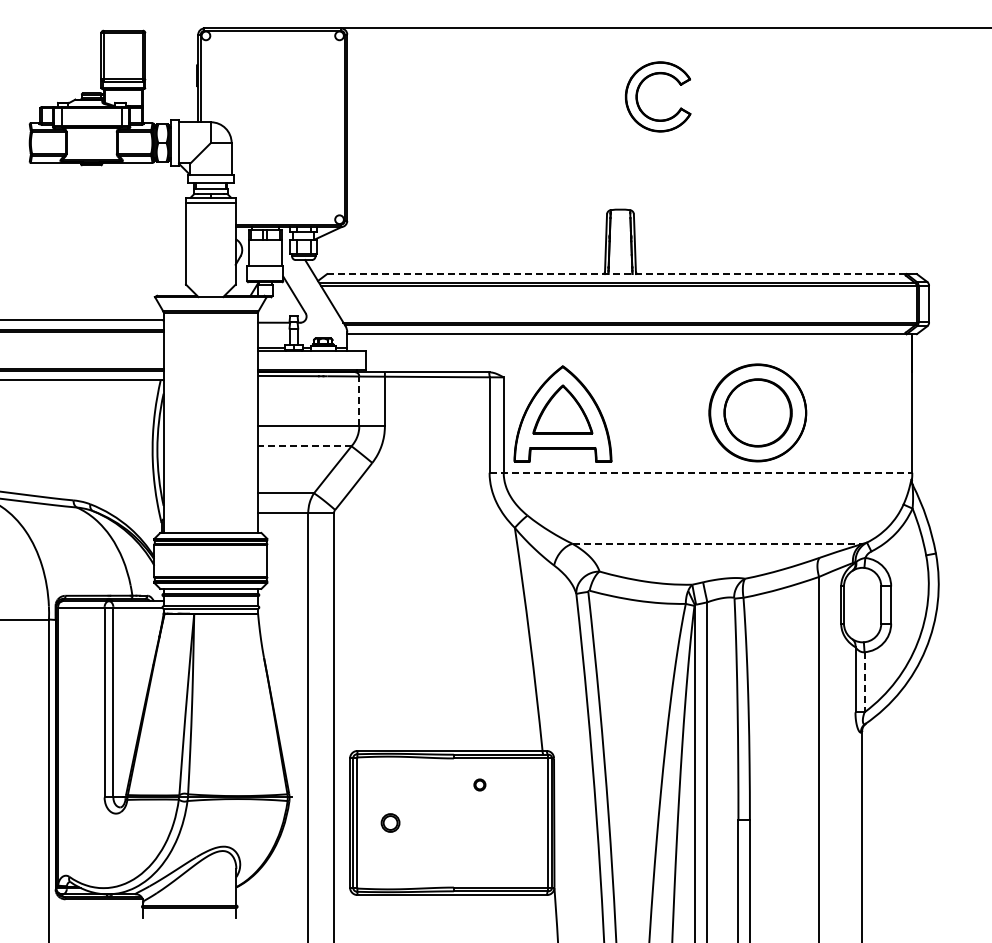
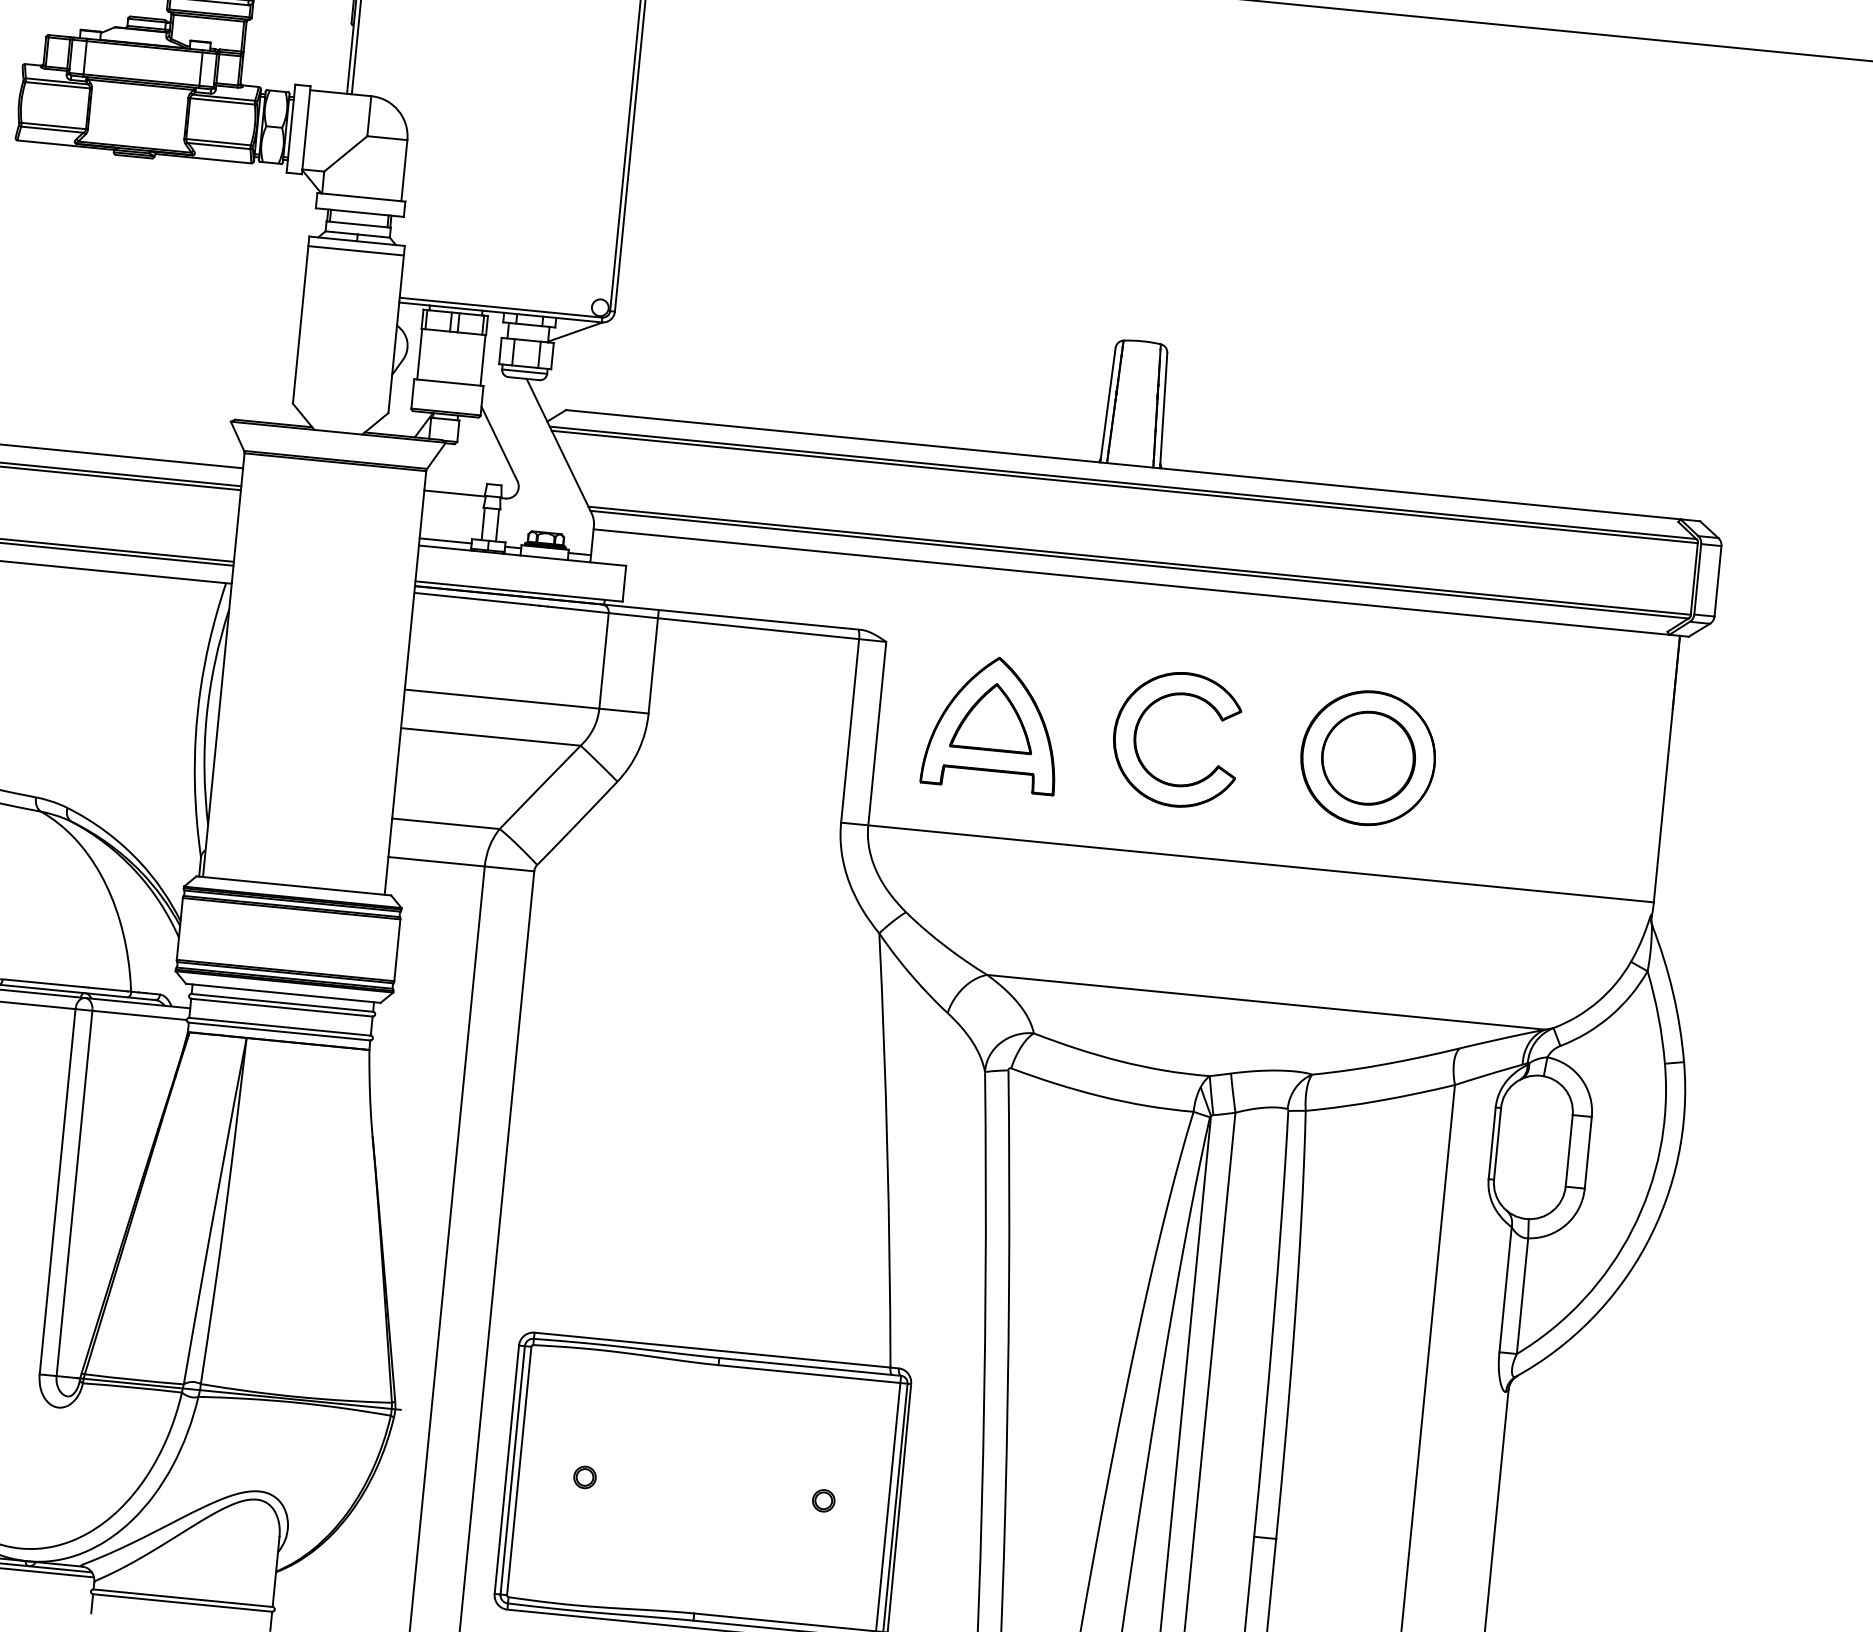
part: (638, 93) -> (1139, 729), moved
line: (616, 274) -> (1122, 465), dashed -> solid
line: (359, 401) -> (604, 661), dashed -> solid
part: (757, 412) -> (1367, 757), size x0.71
part: (562, 413) -> (992, 722), size x0.71
line: (304, 446) -> (490, 737), dashed -> solid
line: (701, 472) -> (1248, 862), dashed -> solid
line: (718, 543) -> (1267, 1001), dashed -> solid
line: (864, 682) -> (1522, 1296), dashed -> solid
circle: (479, 784) -> (823, 1499), moved
part: (390, 822) -> (584, 1476), size x0.62

